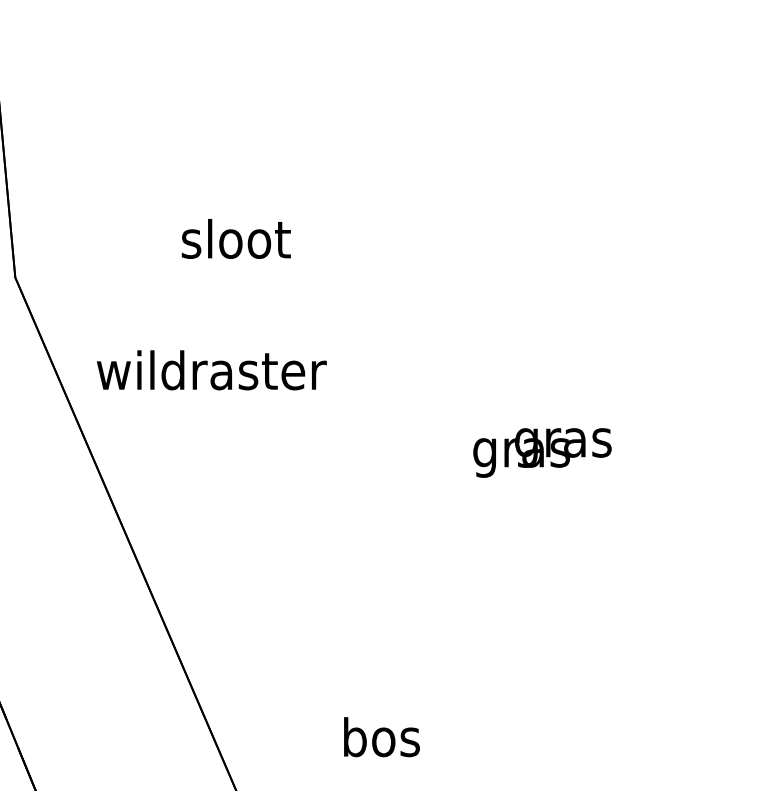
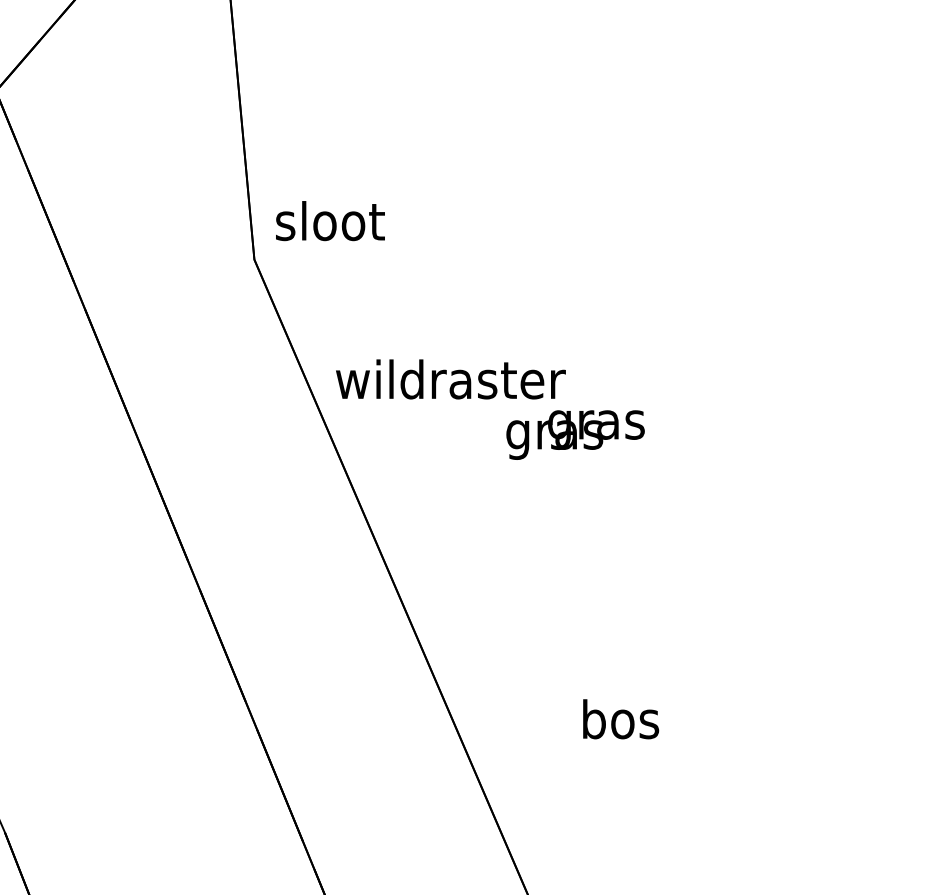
text: (236, 239) -> (330, 221), moved
text: (211, 370) -> (450, 379), moved
text: (542, 452) -> (575, 434), moved

